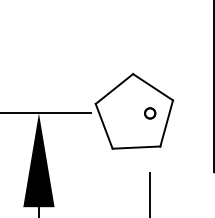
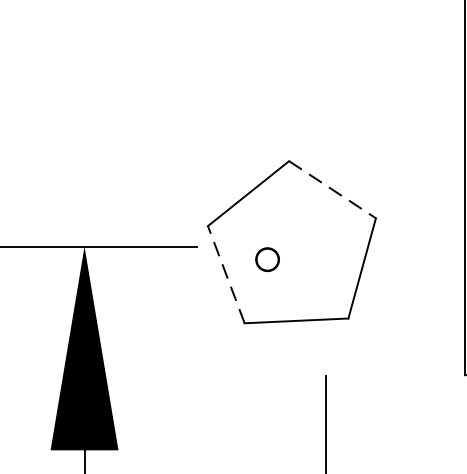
line: (153, 87) -> (333, 190), solid -> dashed
circle: (150, 113) -> (268, 259), moved
line: (104, 126) -> (226, 275), solid -> dashed

